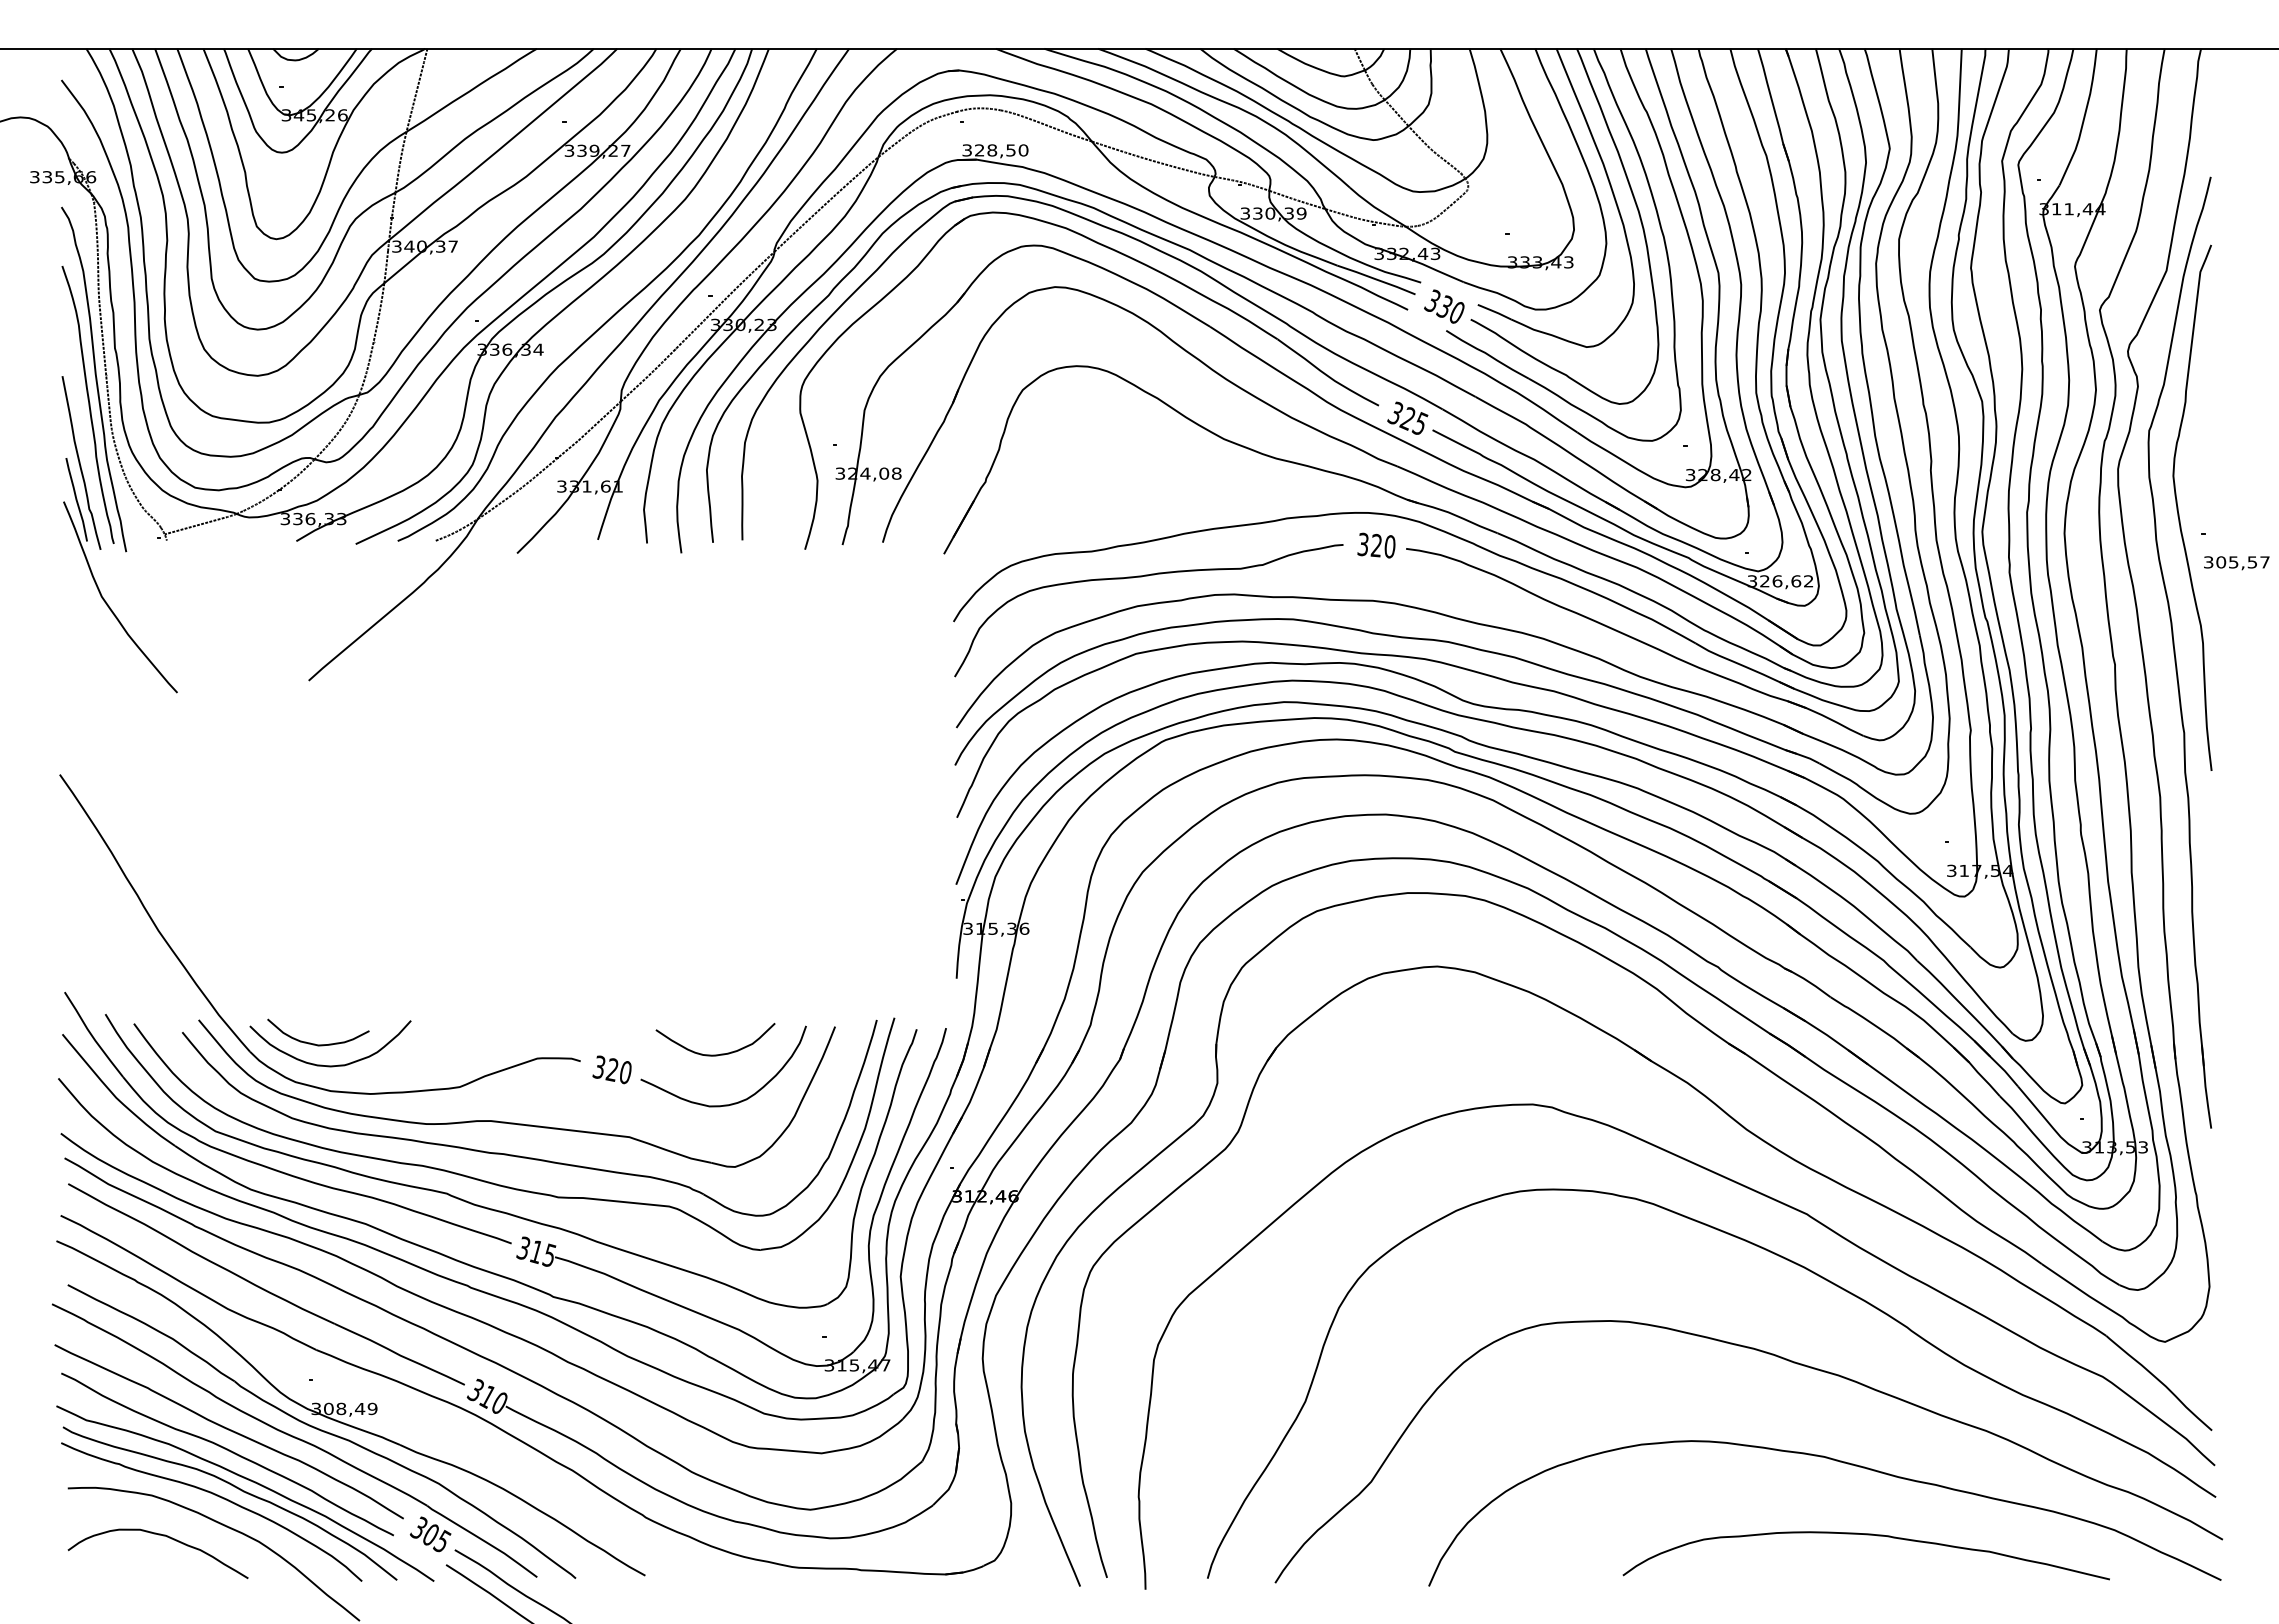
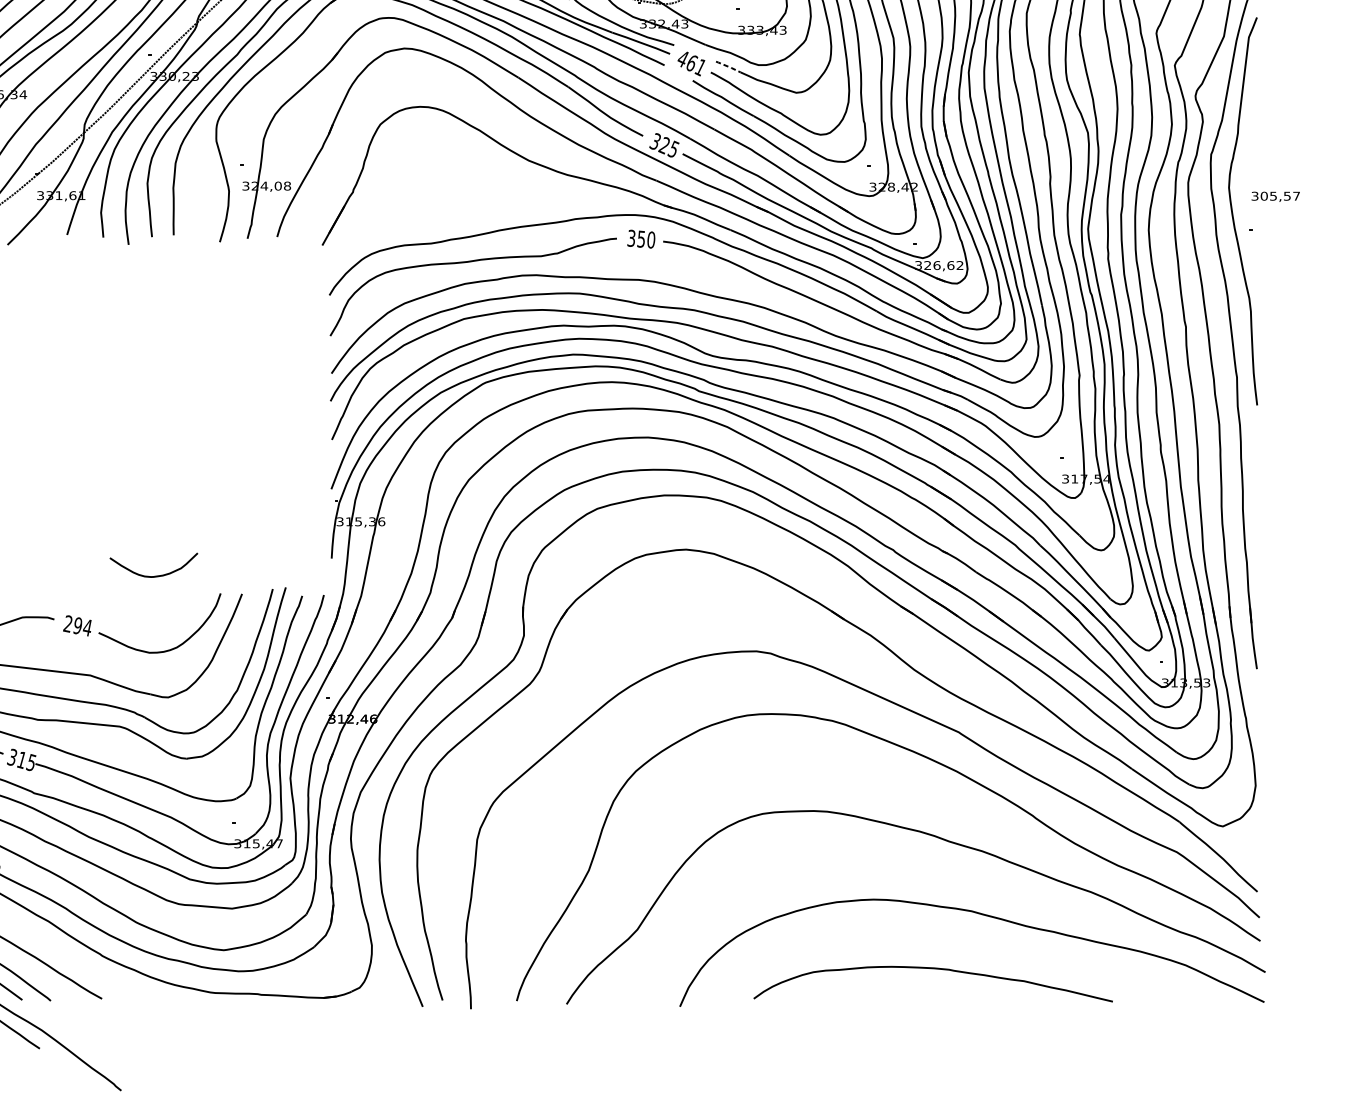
text: (1444, 306) -> (691, 62), 330 -> 461
line: (1494, 311) -> (728, 66), solid -> dashed
text: (1375, 545) -> (640, 239), 320 -> 350
text: (2236, 563) -> (1275, 197), moved
curve: (720, 1053) -> (157, 575), moved
text: (611, 1069) -> (77, 625), 320 -> 294
curve: (1865, 1535) -> (932, 969), moved

